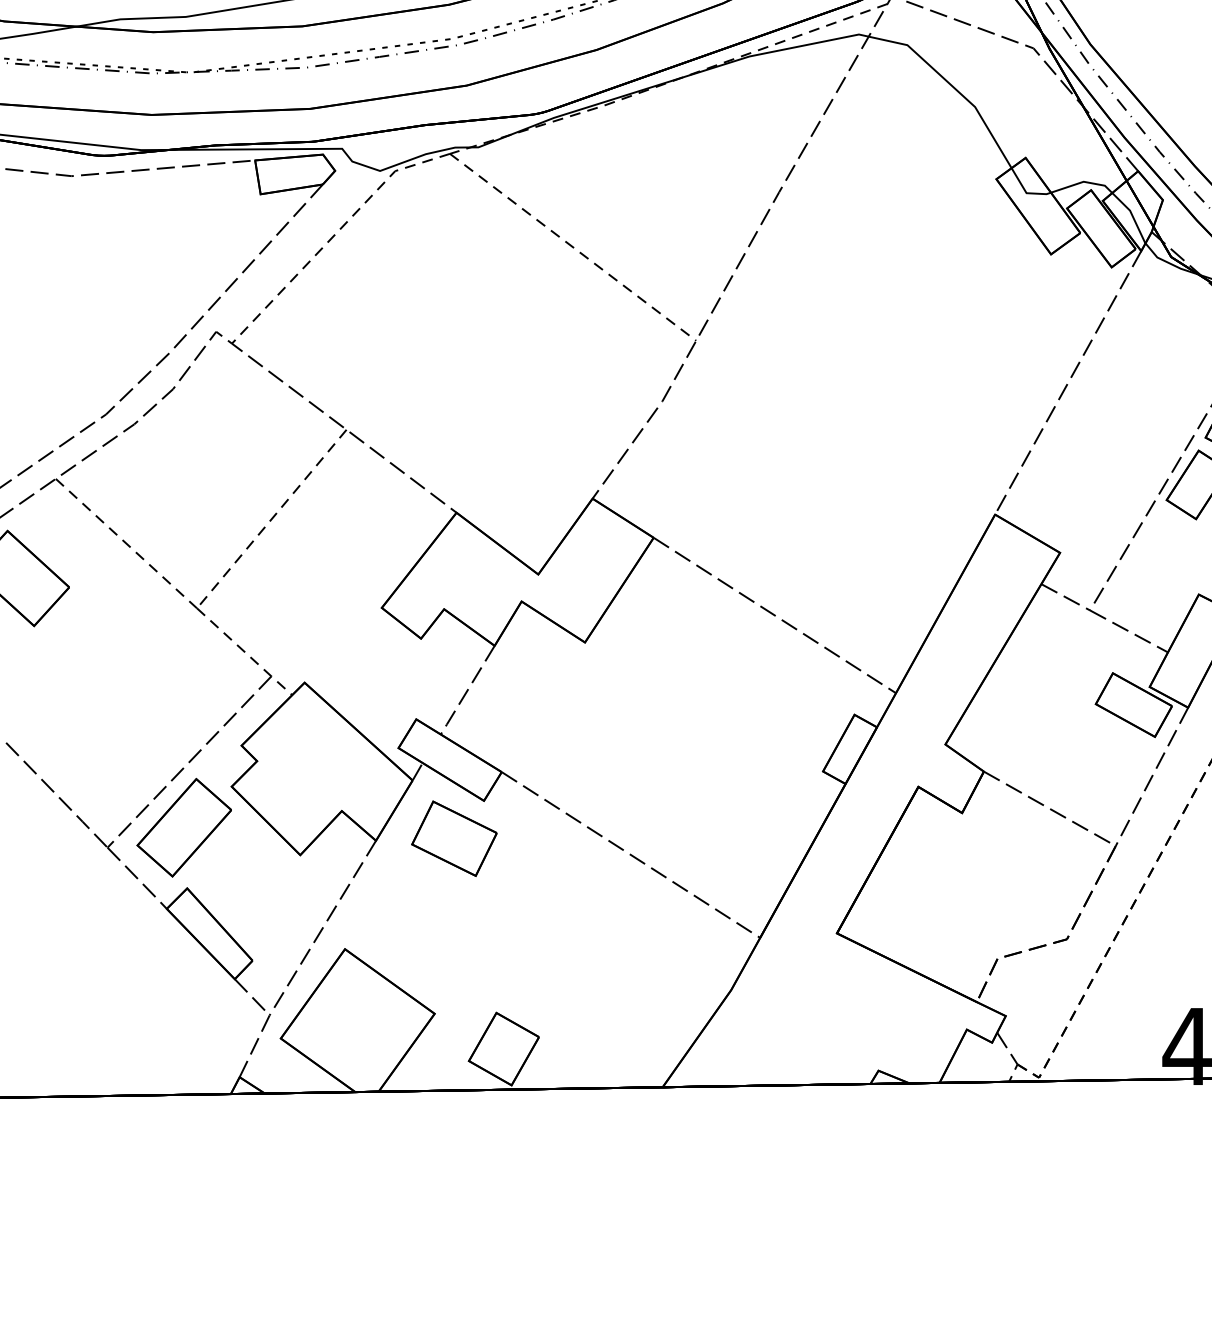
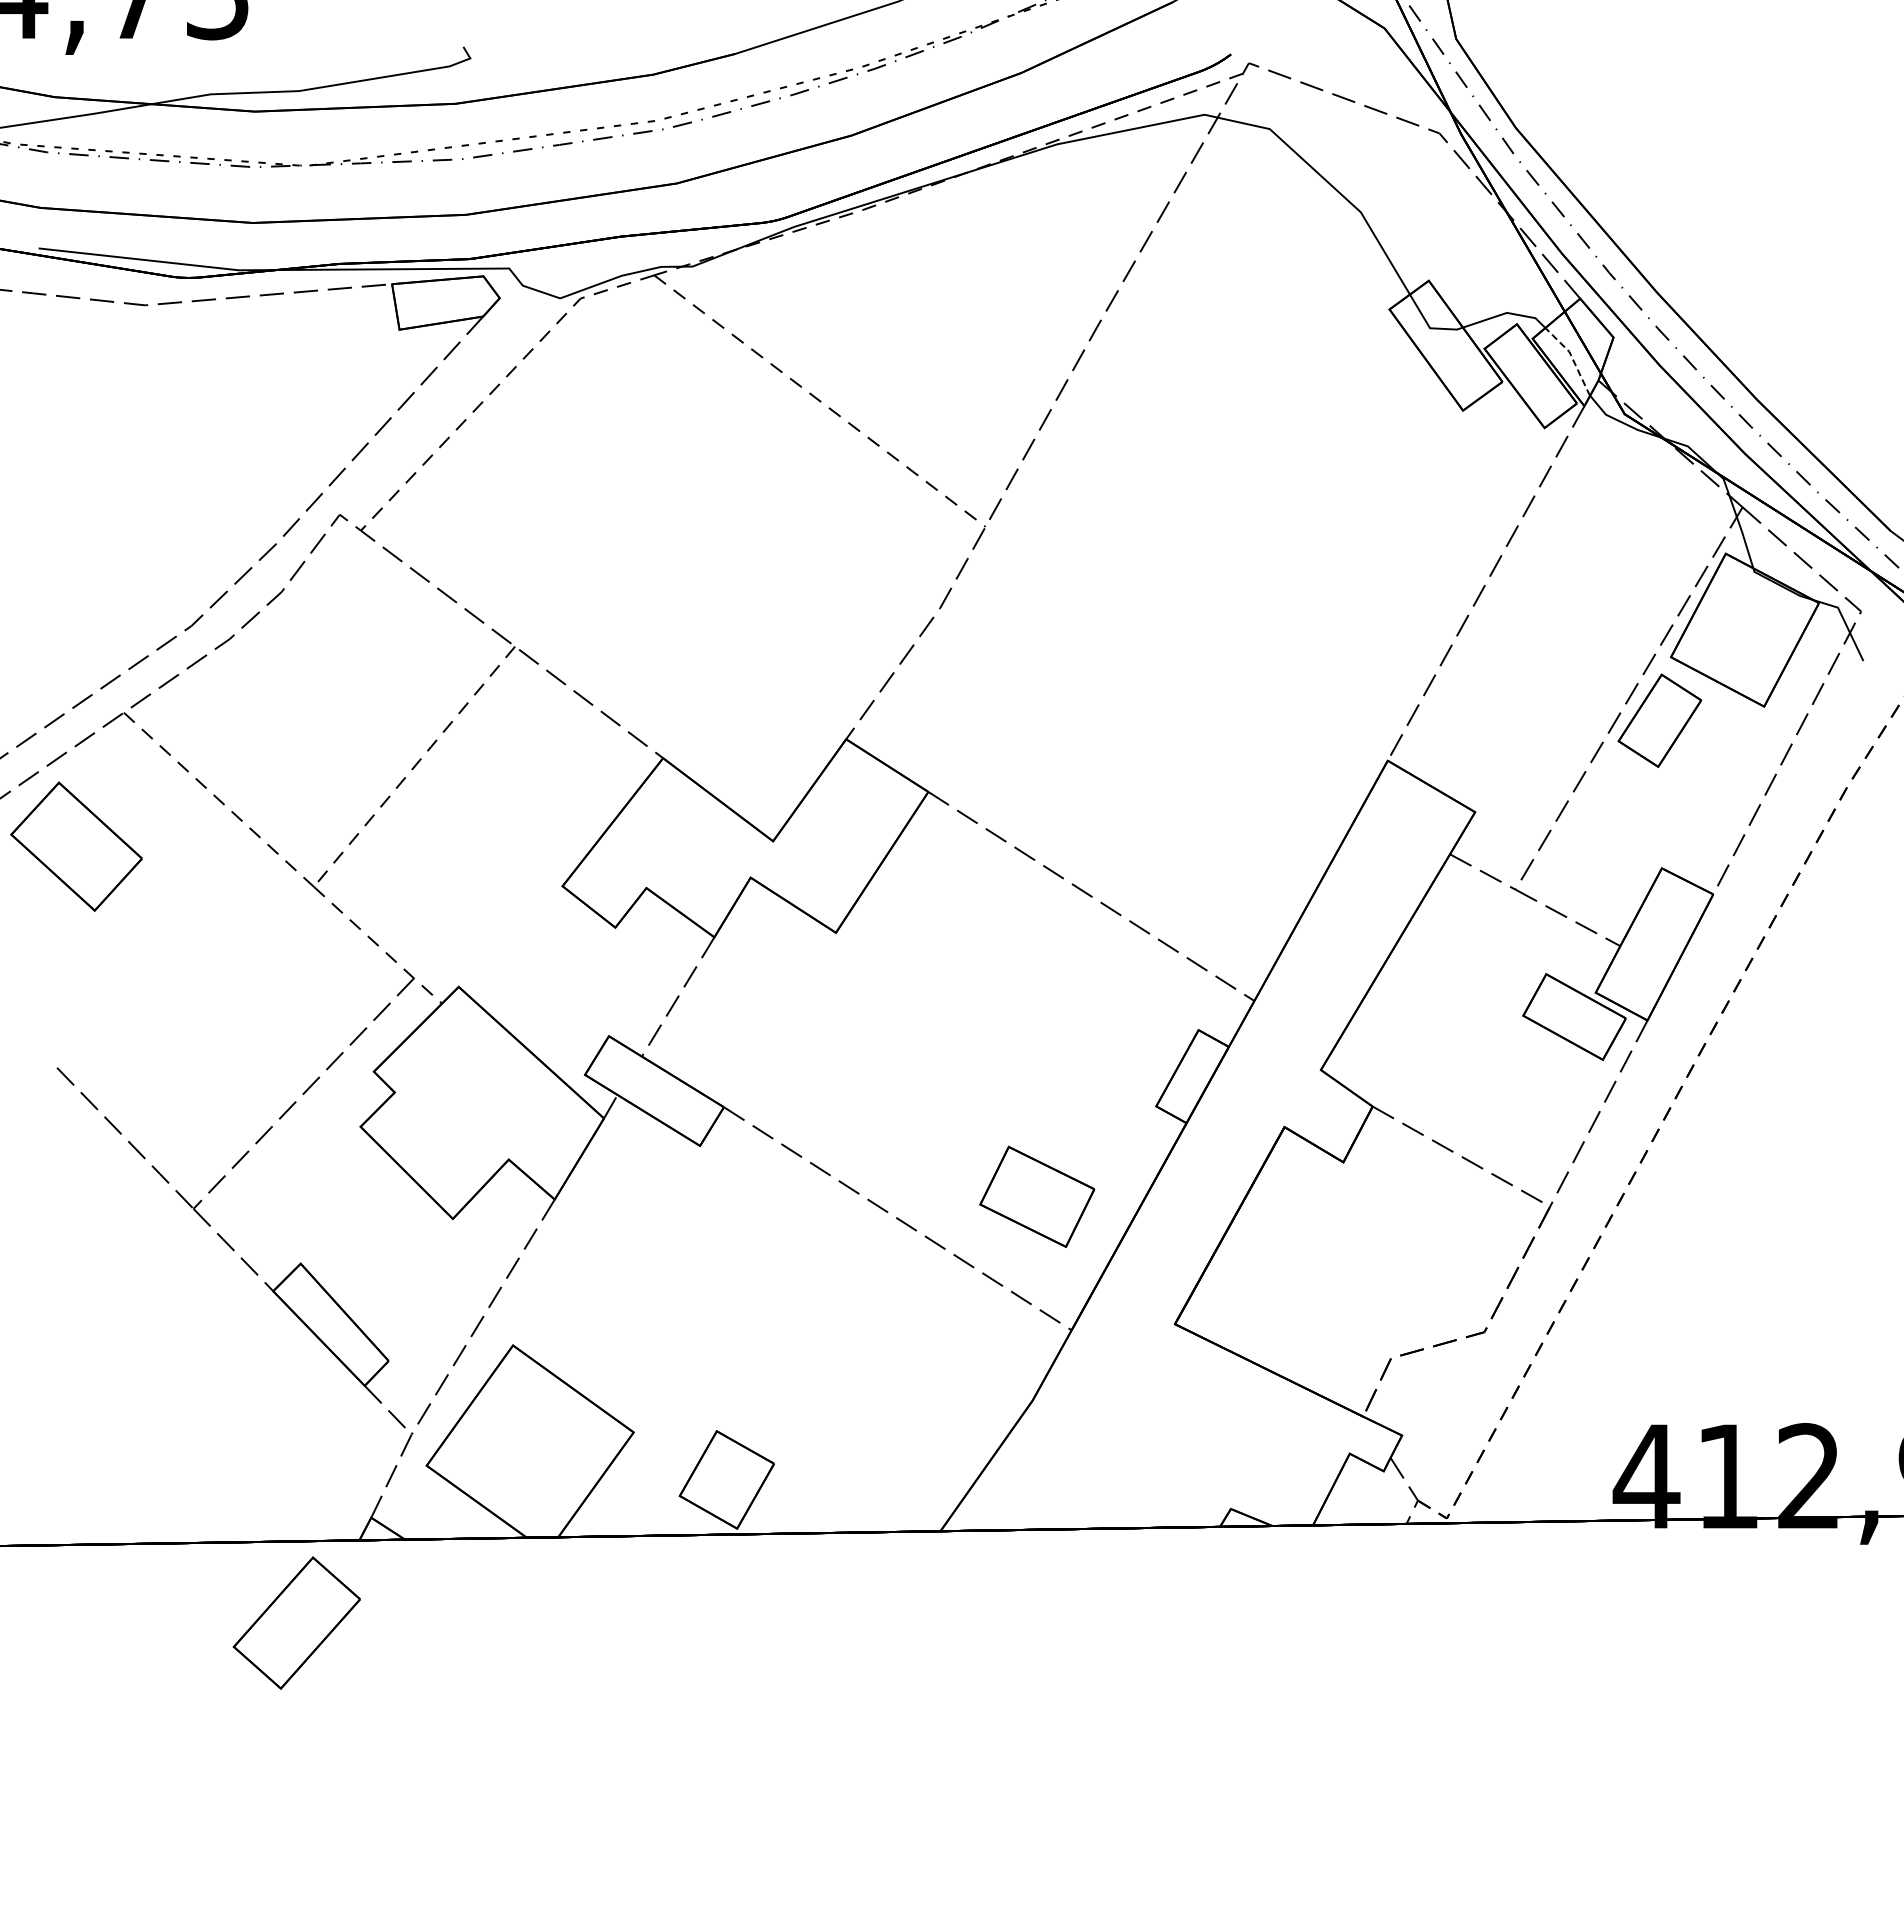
line: (1132, 215) -> (1572, 358), solid -> dashed
part: (184, 827) -> (296, 1622), moved
part: (454, 838) -> (1037, 1196), moved

